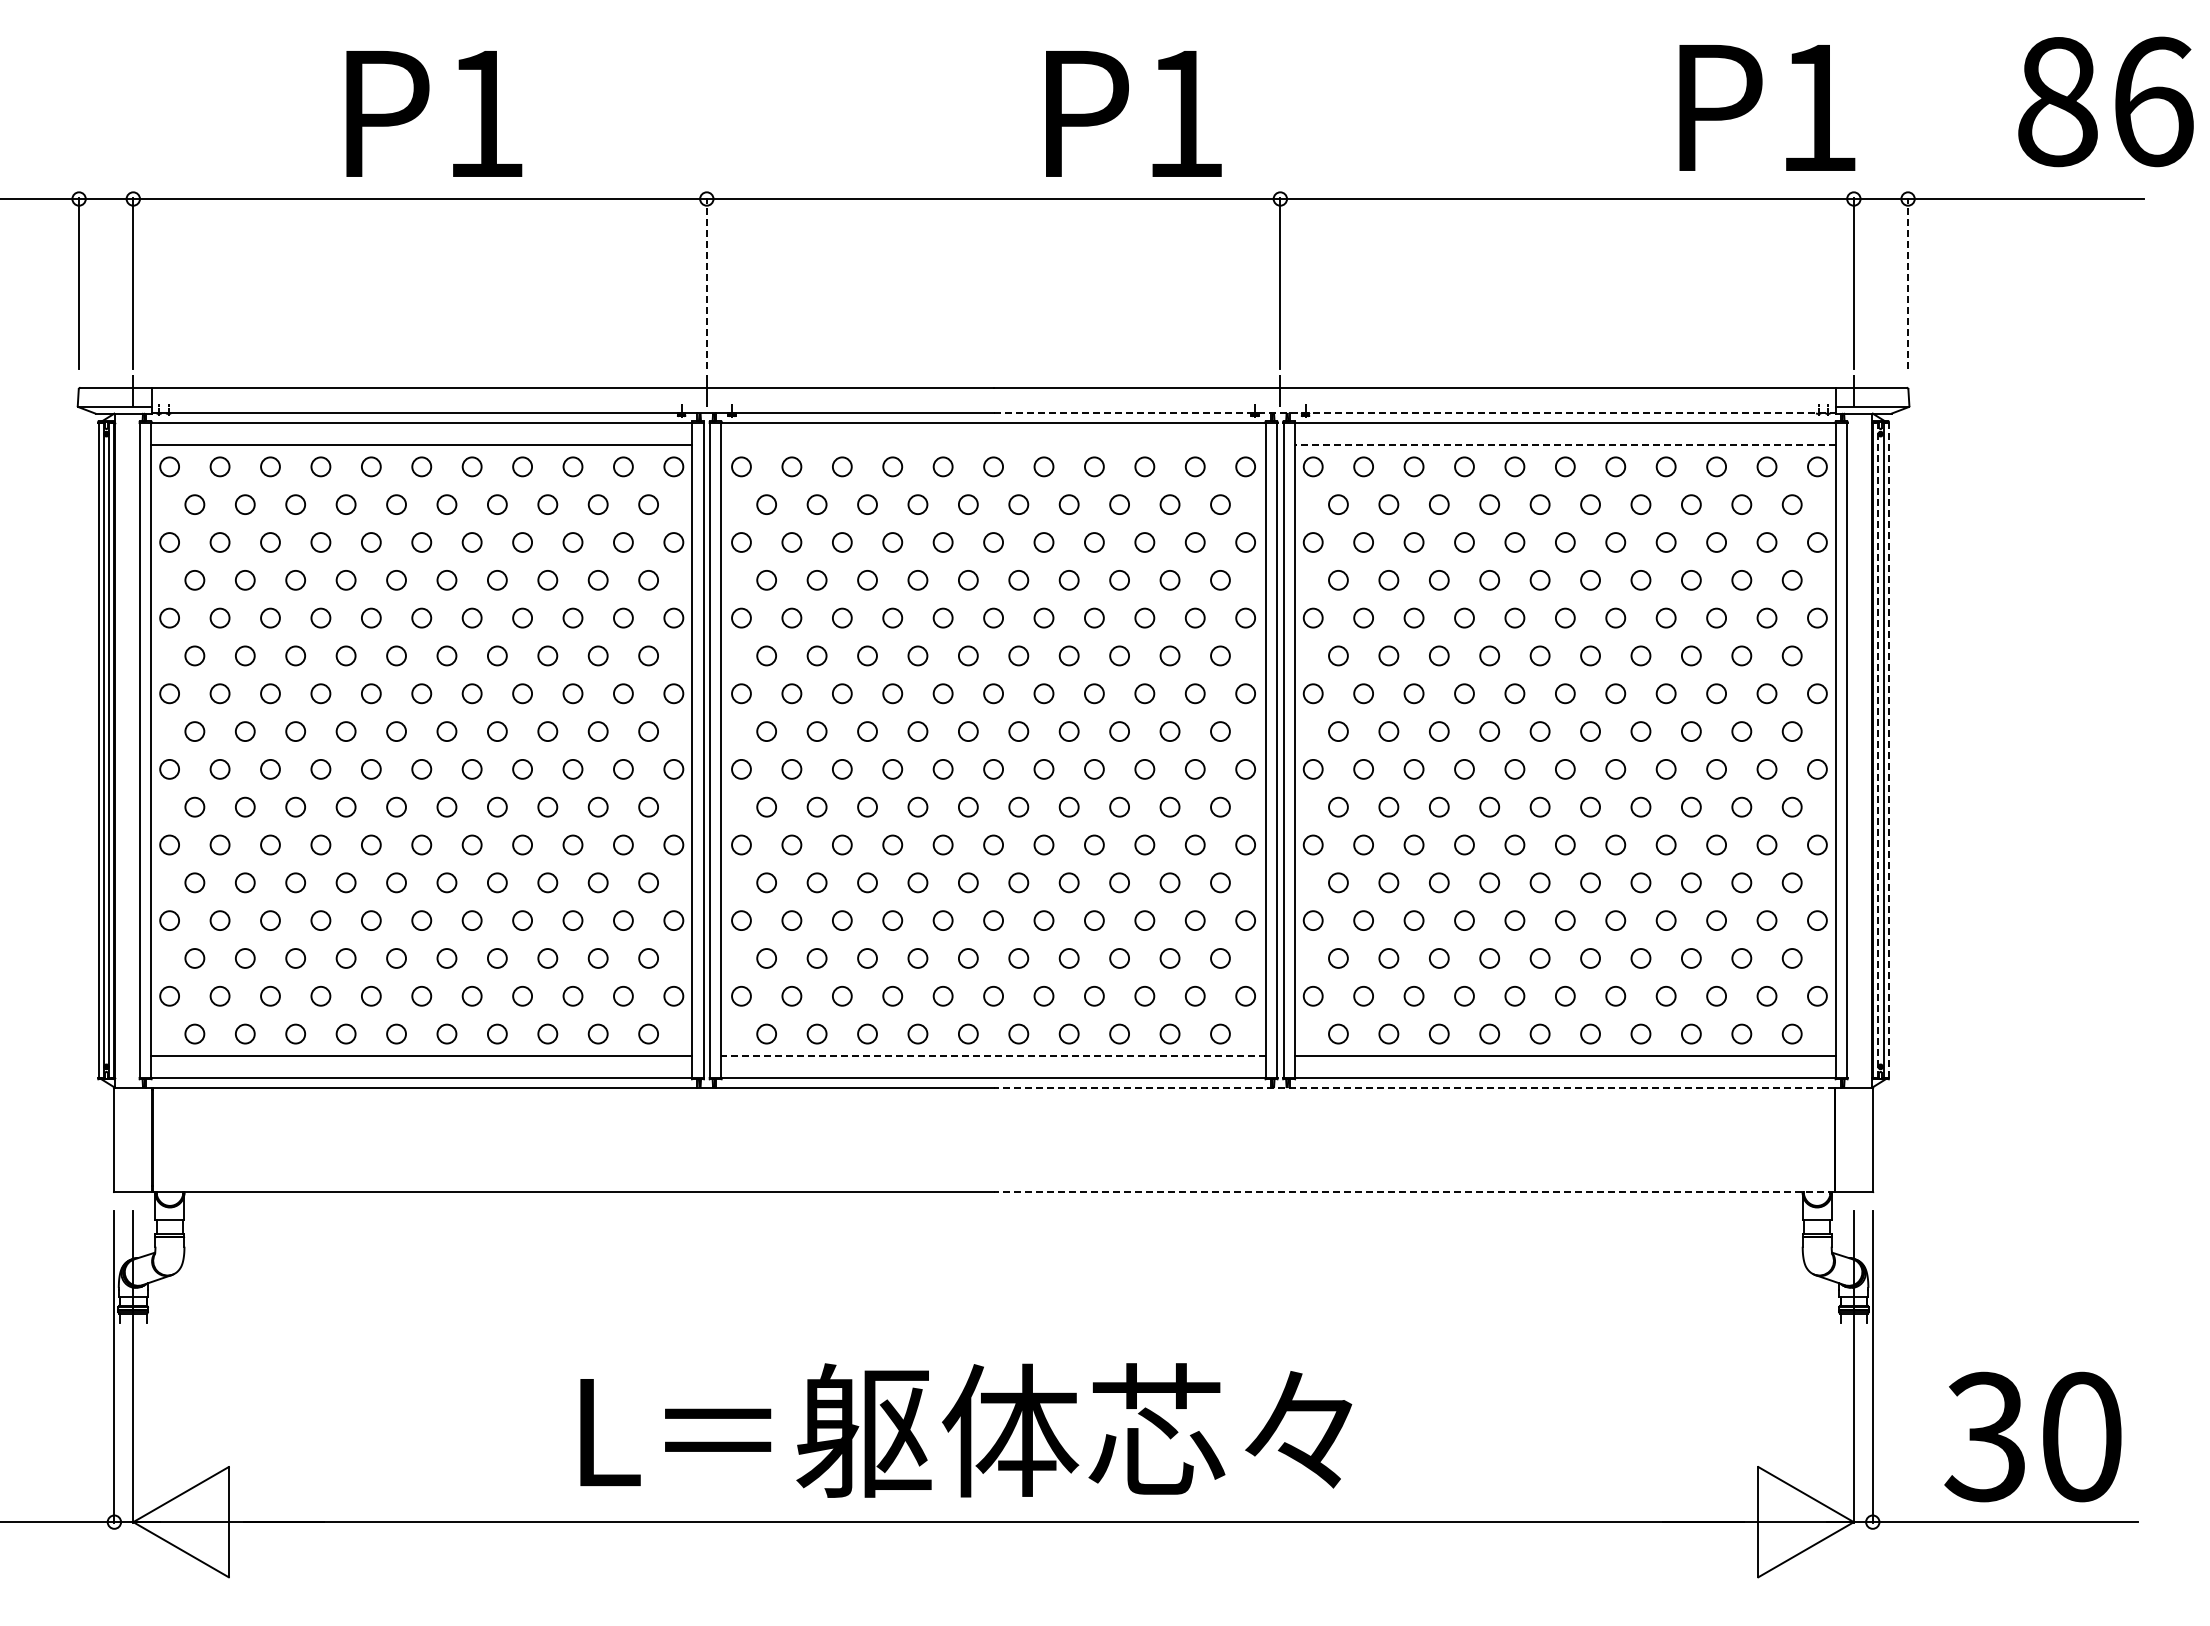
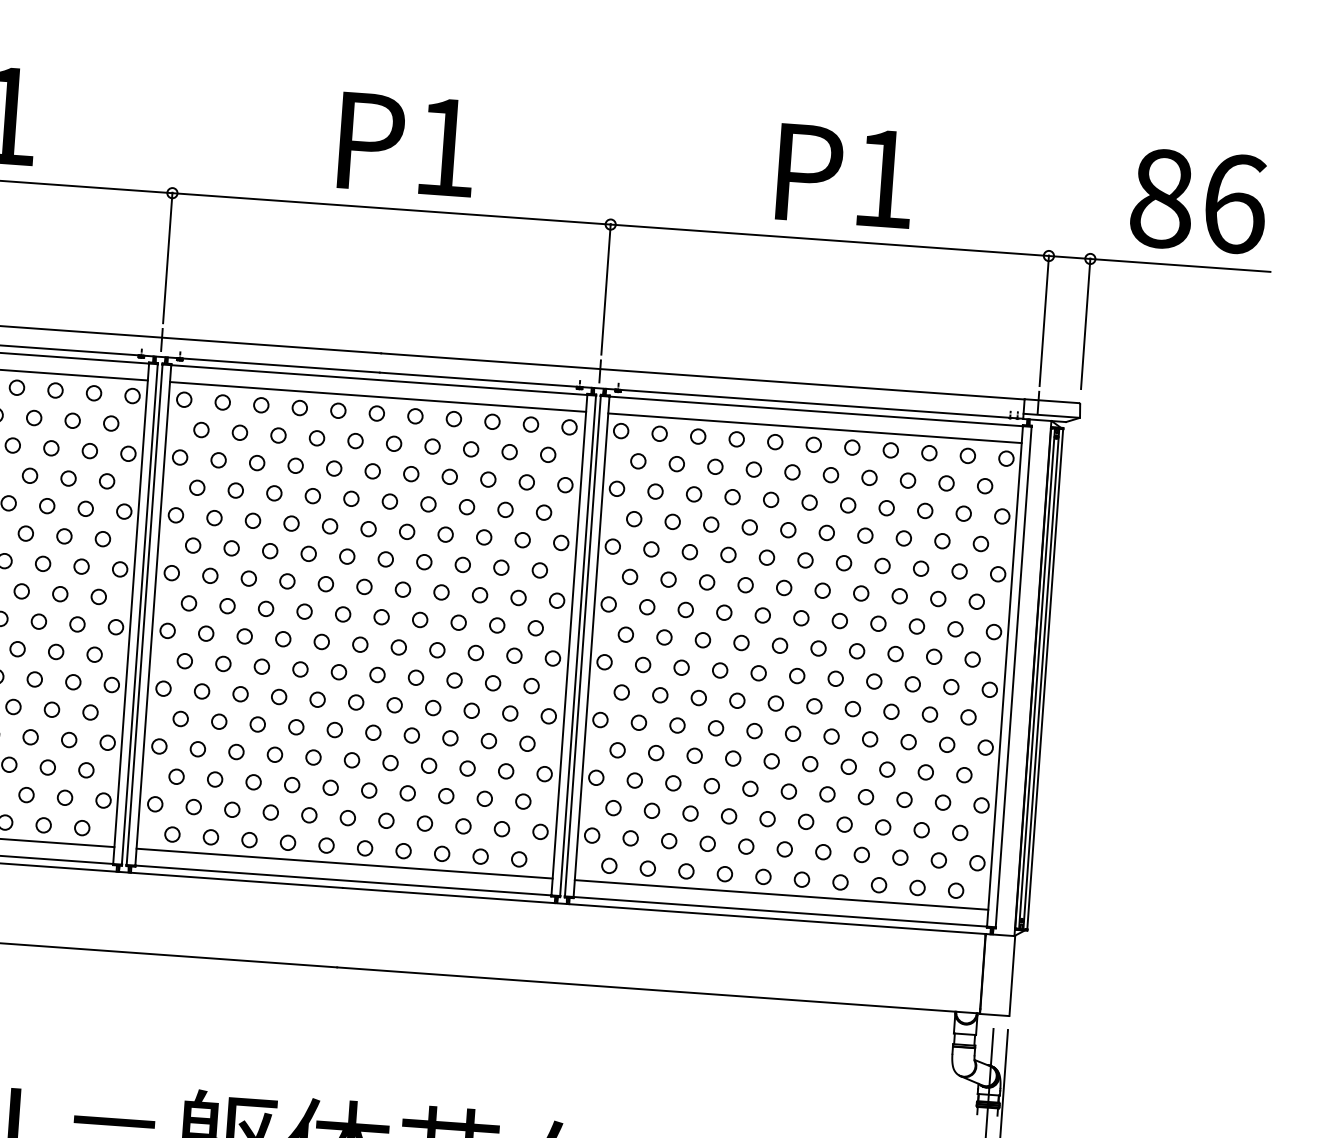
text: (2105, 101) -> (1198, 201), moved
text: (1767, 107) -> (845, 175), moved
text: (1133, 113) -> (406, 144), moved
line: (706, 283) -> (167, 257), dashed -> solid
line: (1908, 283) -> (1086, 323), dashed -> solid
line: (1415, 413) -> (702, 395), dashed -> solid
line: (993, 445) -> (377, 397), added
line: (1565, 445) -> (815, 428), dashed -> solid
line: (1877, 749) -> (1036, 677), dashed -> solid
line: (1888, 749) -> (1045, 678), dashed -> solid
line: (993, 1055) -> (344, 863), dashed -> solid
line: (1414, 1087) -> (664, 910), dashed -> solid
line: (1414, 1191) -> (658, 990), dashed -> solid

